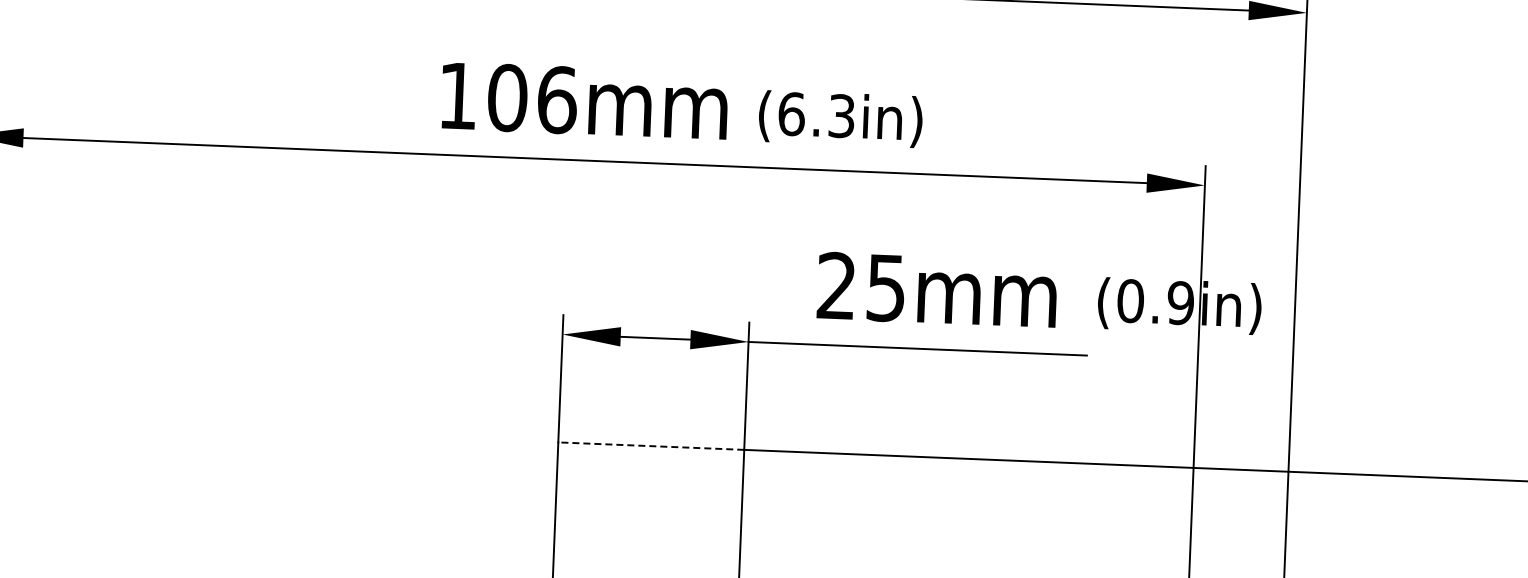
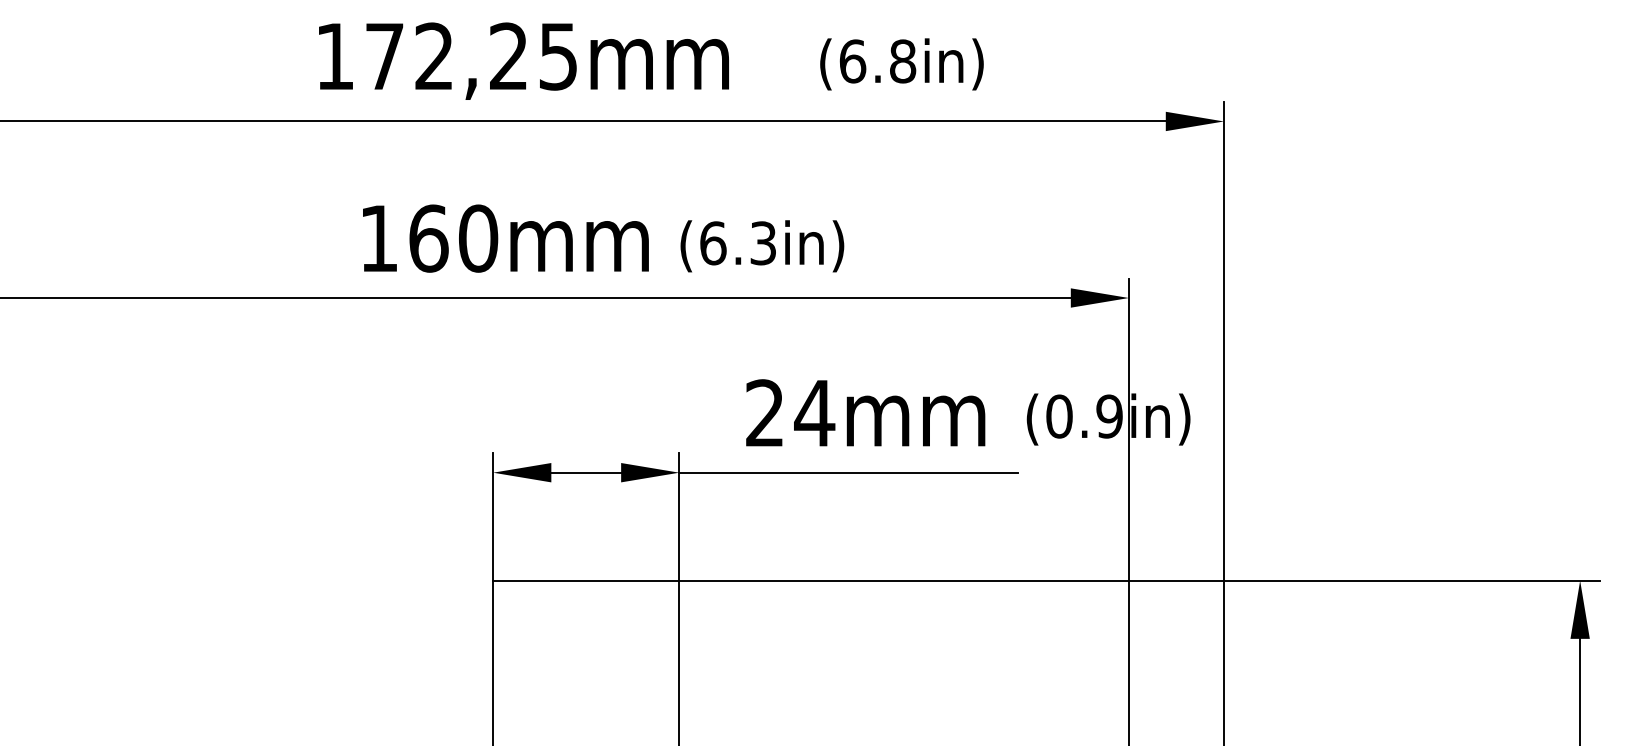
text: (532, 98) -> (453, 238), 106mm -> 160mm
text: (886, 288) -> (814, 413), 25mm -> 24mm
line: (650, 445) -> (585, 580), dashed -> solid

